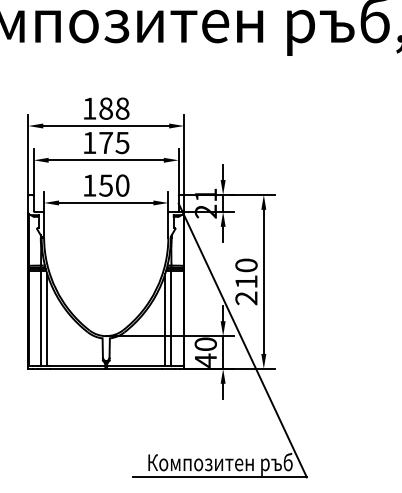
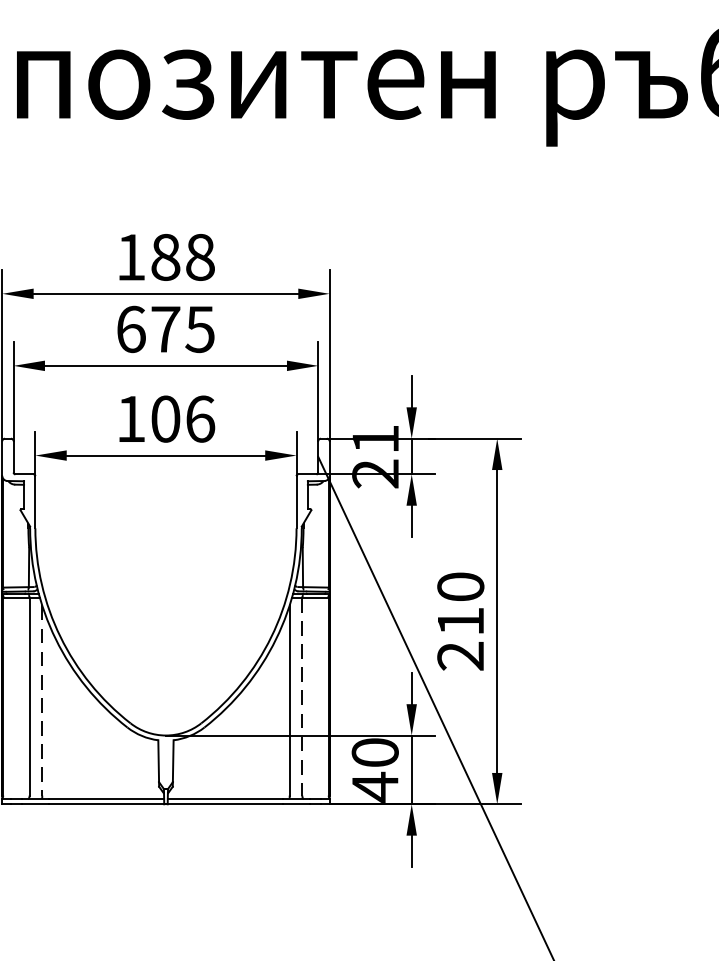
text: (89, 142) -> (130, 328), 175 -> 675
text: (114, 185) -> (183, 418), 150 -> 106
line: (171, 318) -> (303, 698), solid -> dashed
line: (47, 320) -> (42, 702), solid -> dashed

